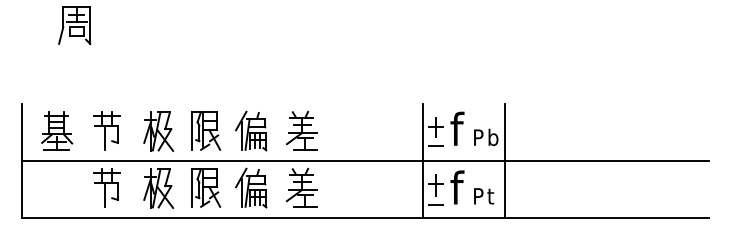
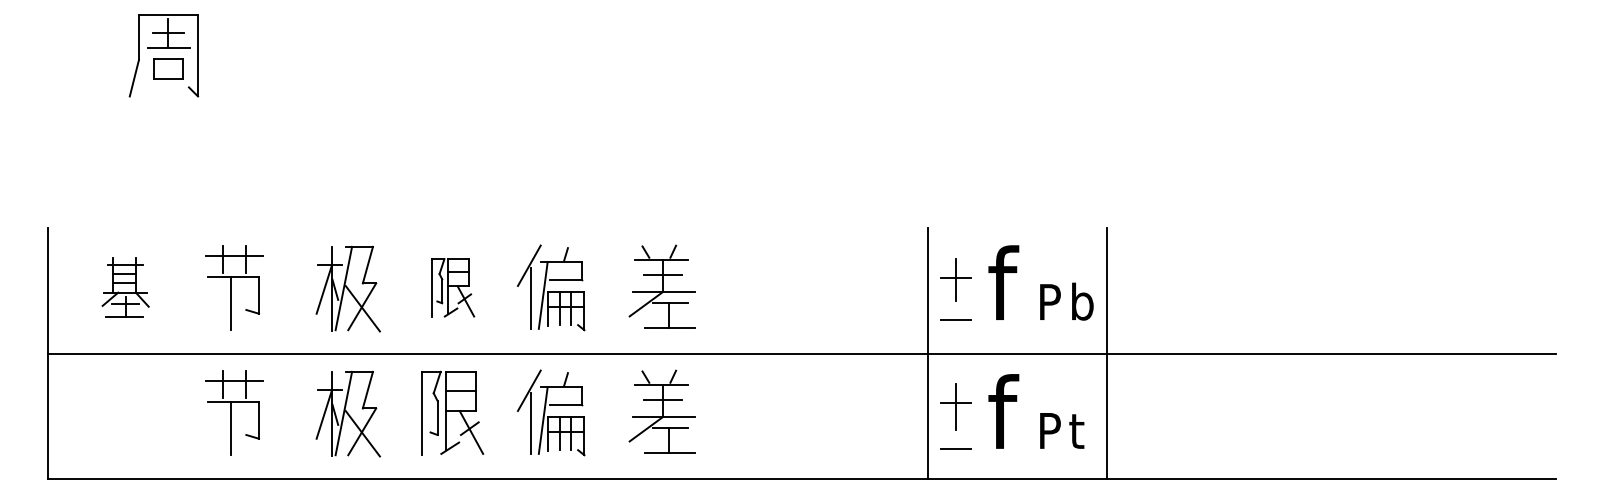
part: (57, 130) -> (126, 286), size x0.7
part: (206, 130) -> (453, 286), size x0.7

